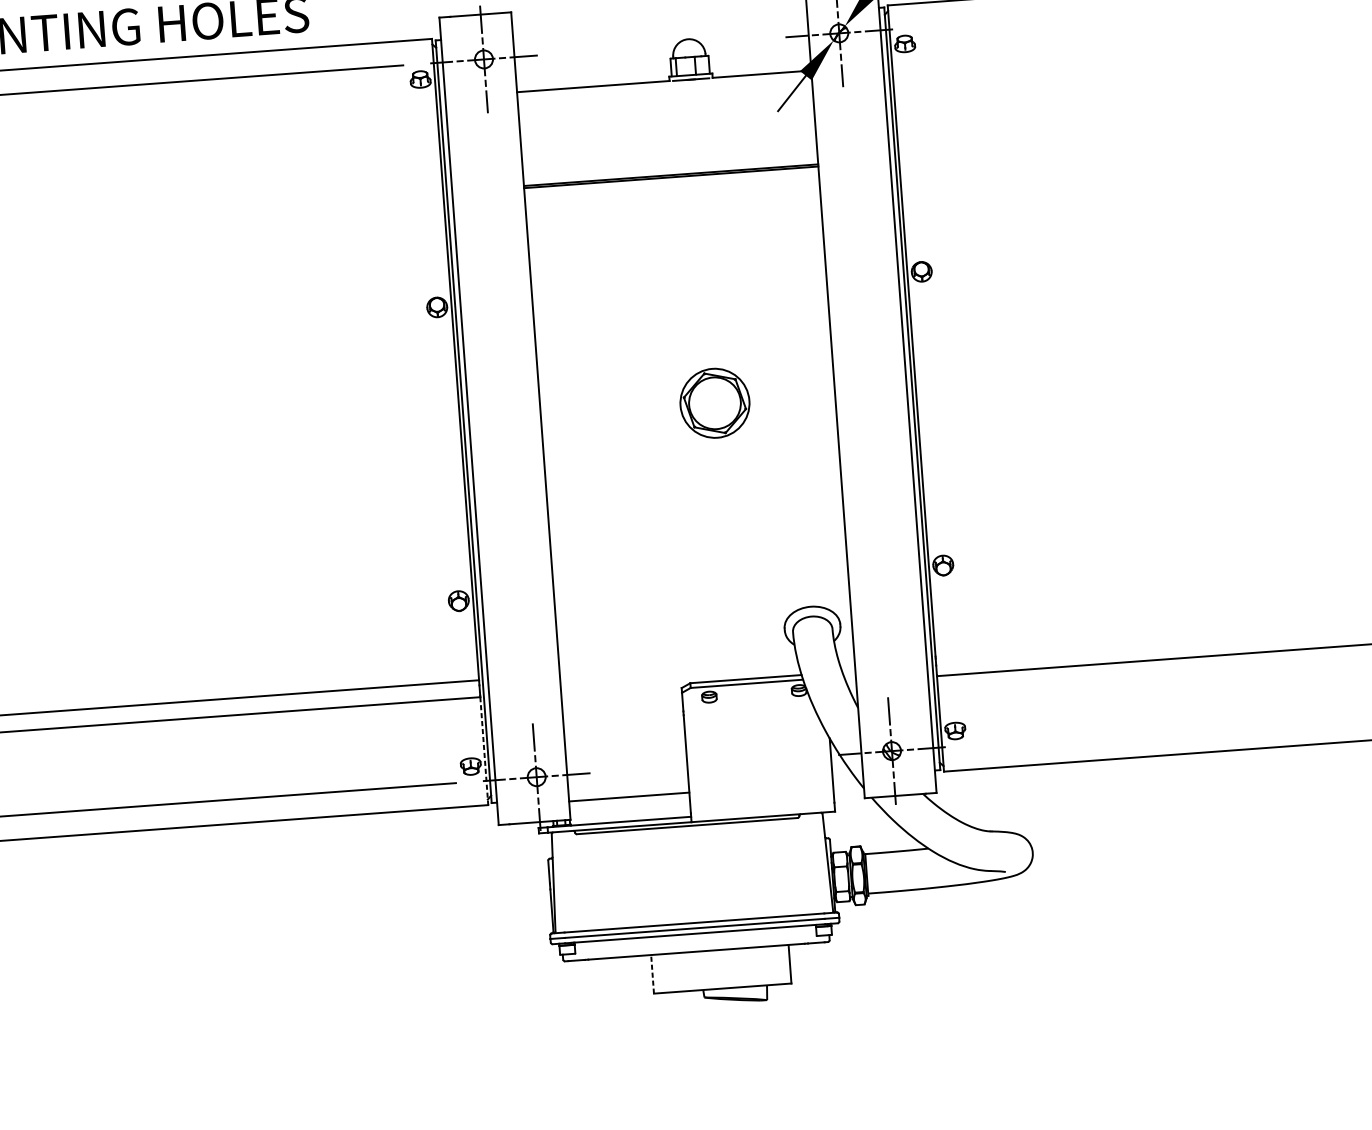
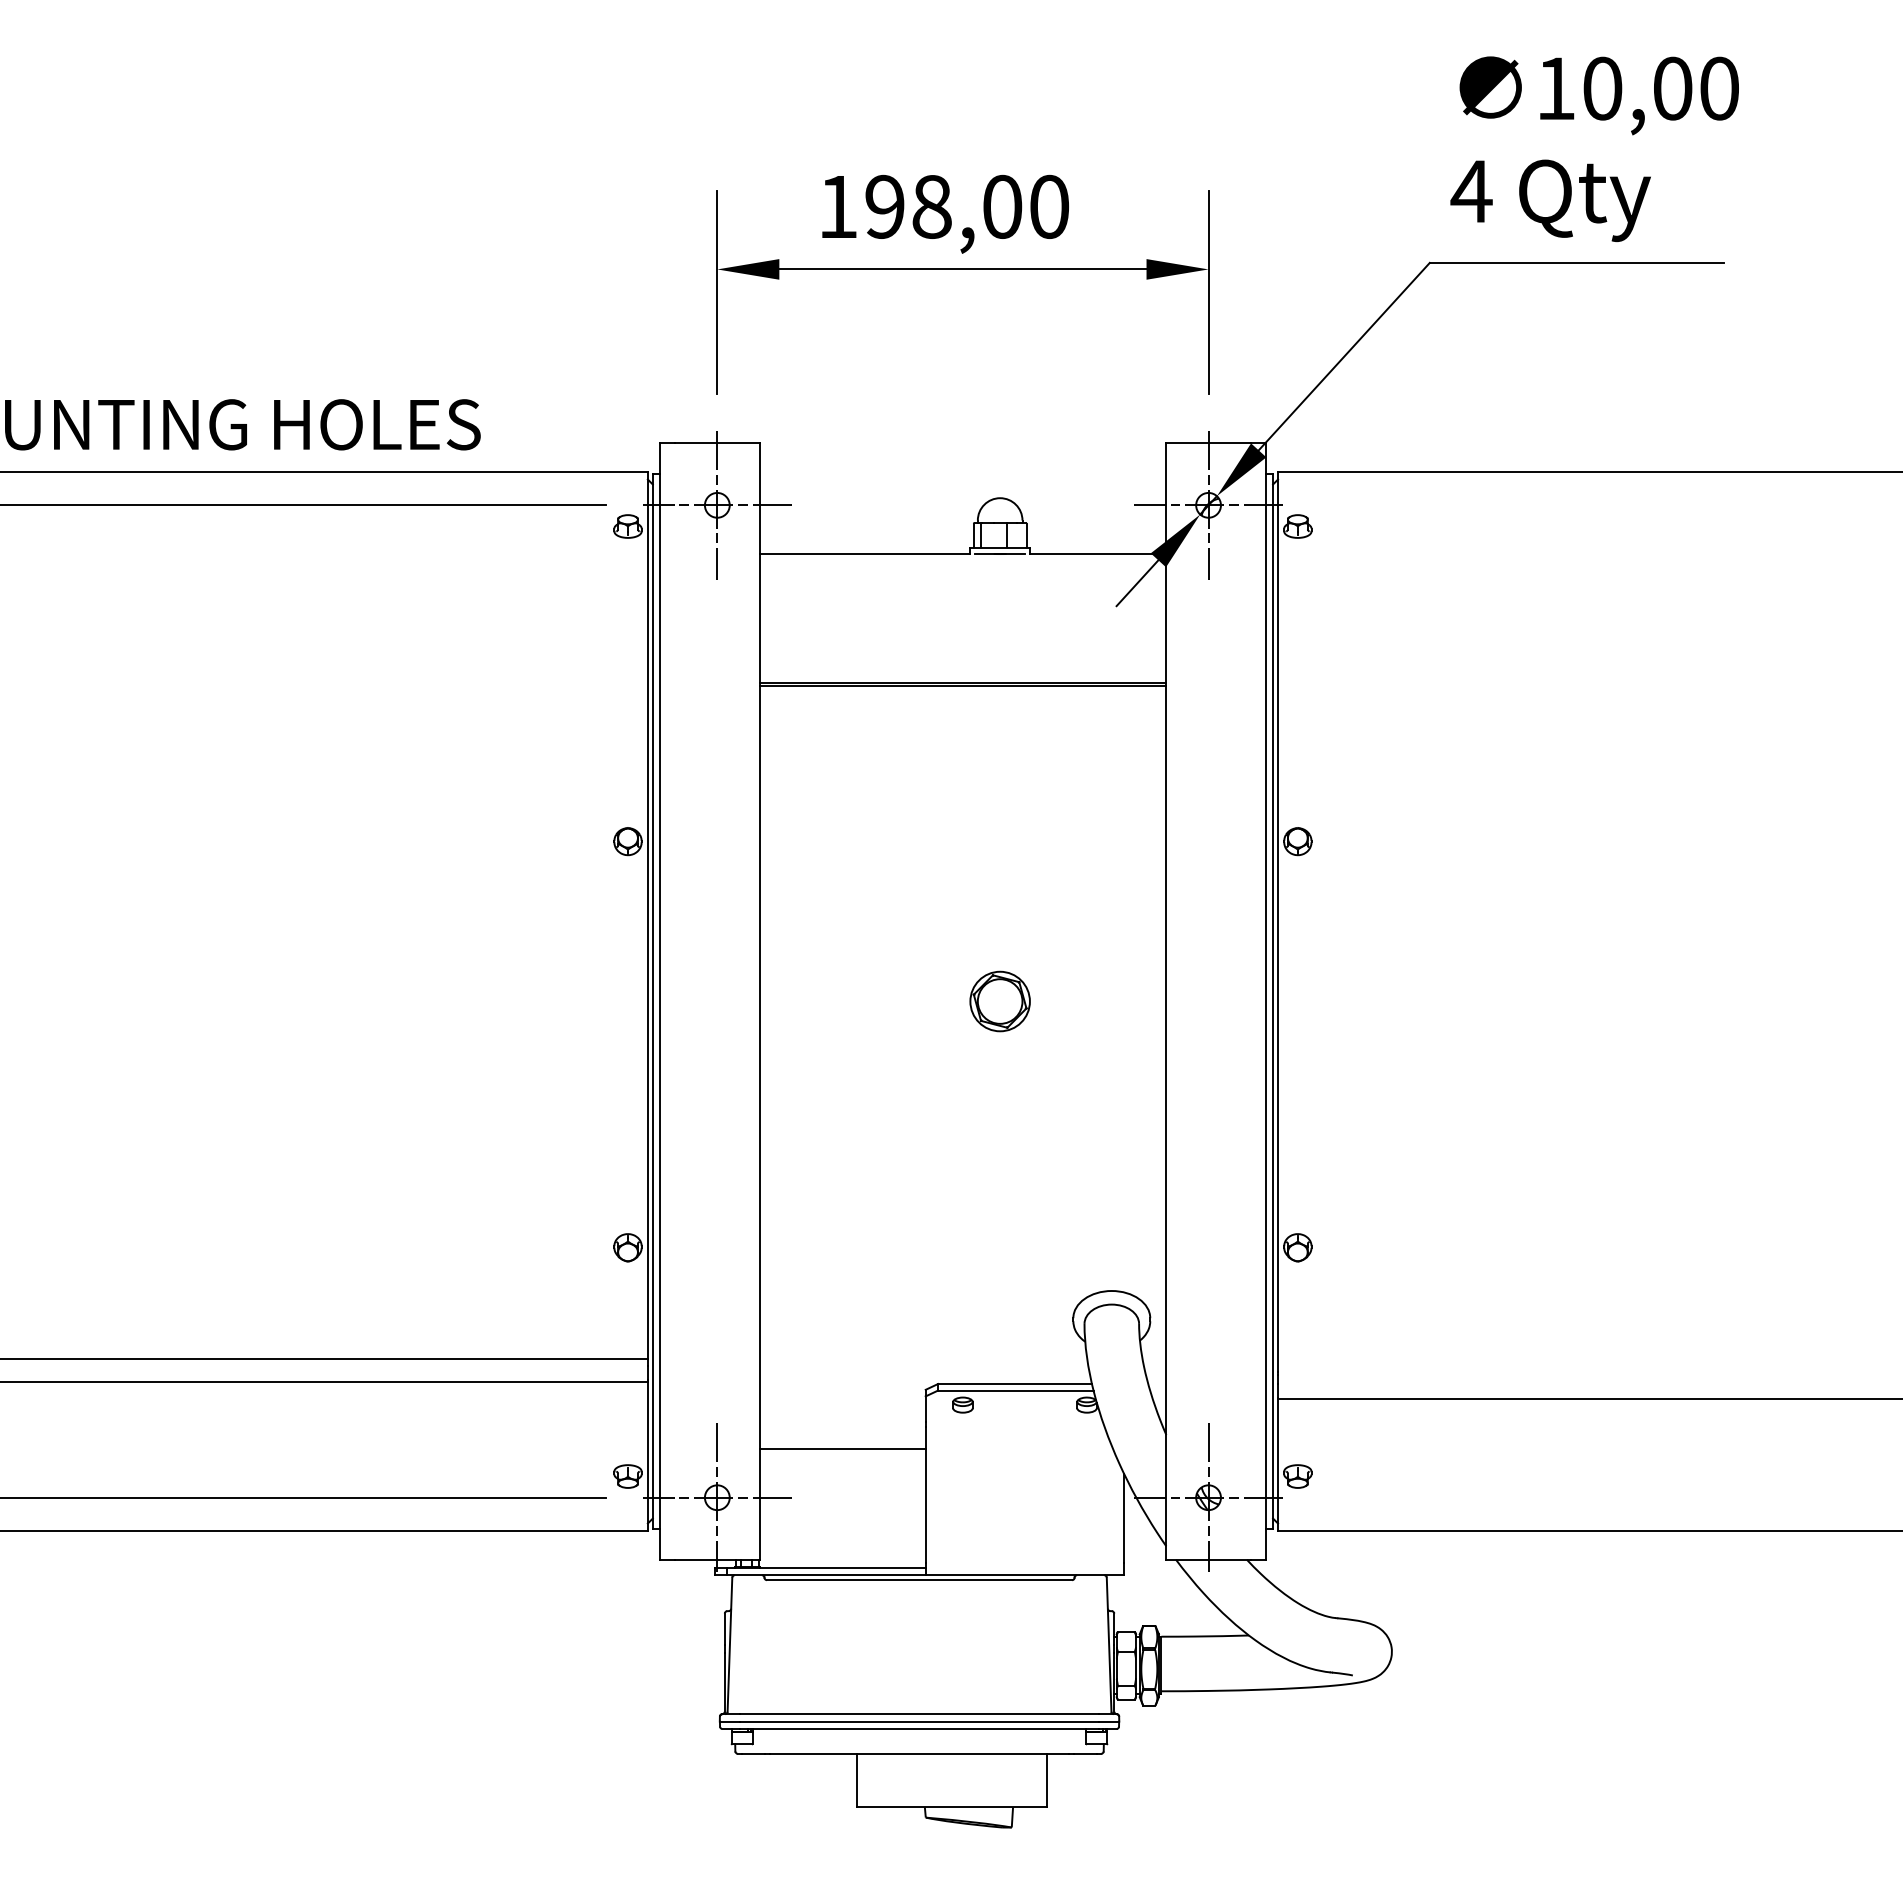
part: (714, 403) -> (999, 1001), size x0.62
line: (484, 751) -> (647, 1456), dashed -> solid
line: (629, 797) -> (842, 1449), moved
line: (652, 974) -> (856, 1780), dashed -> solid

